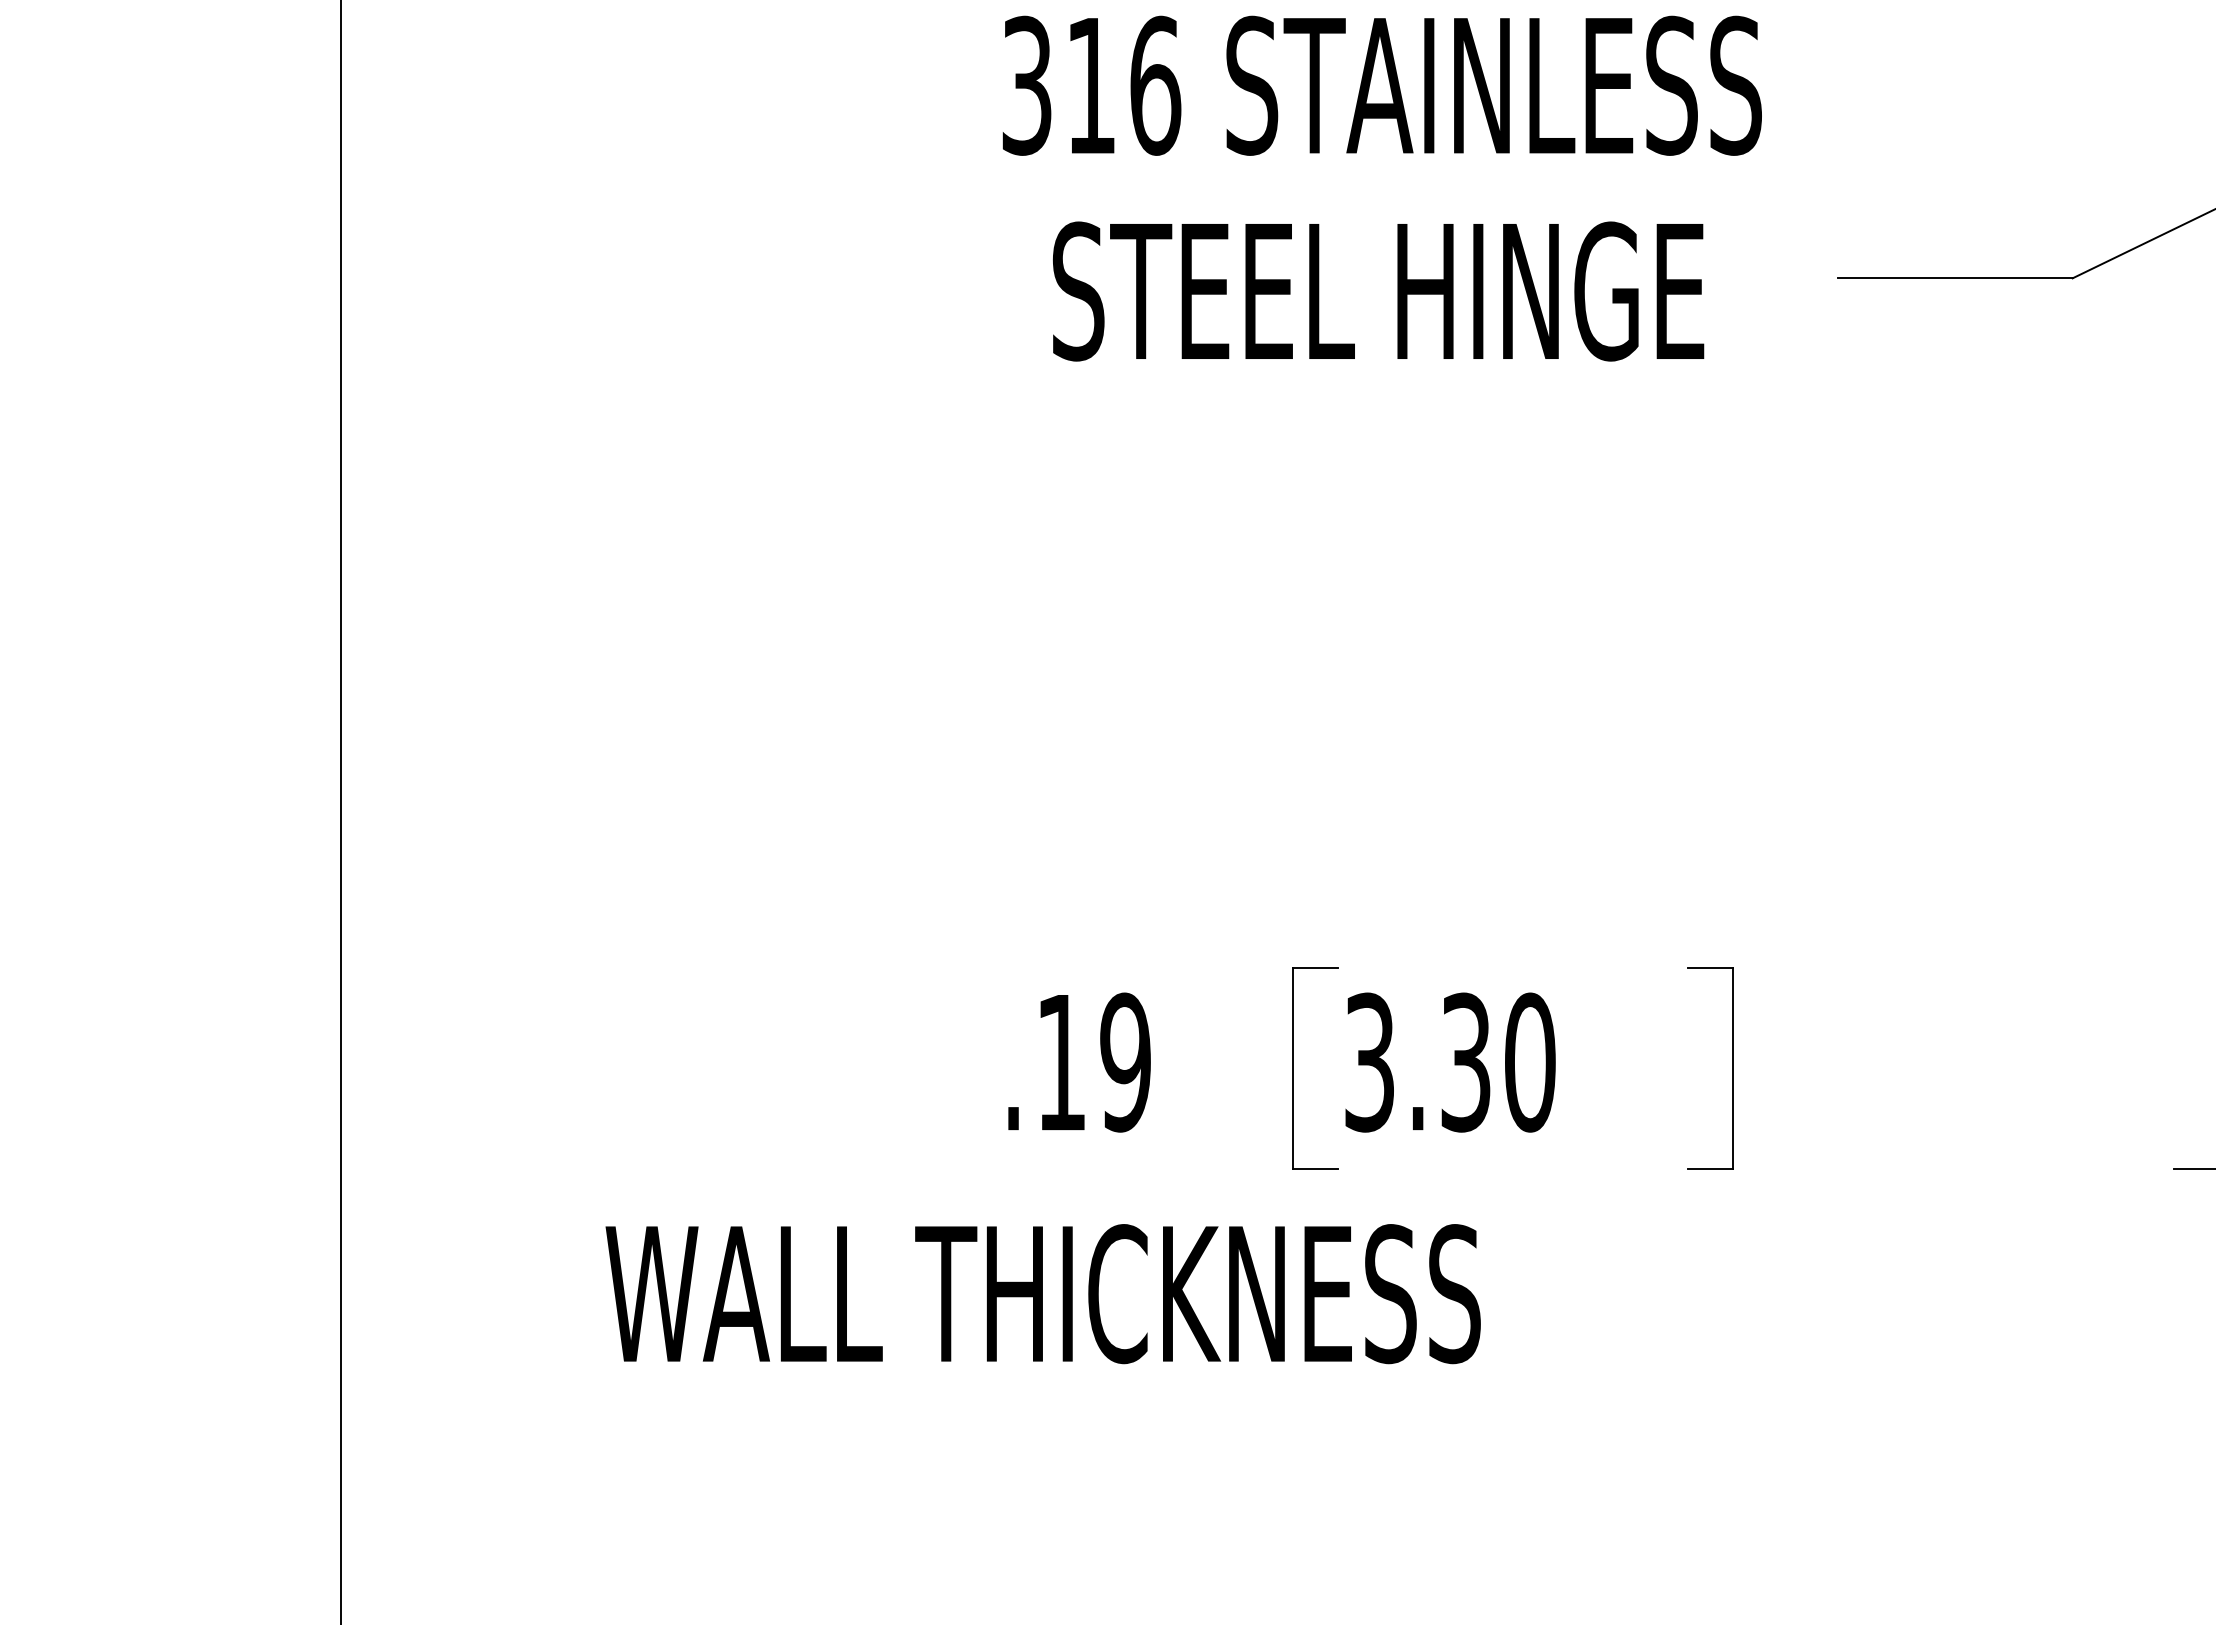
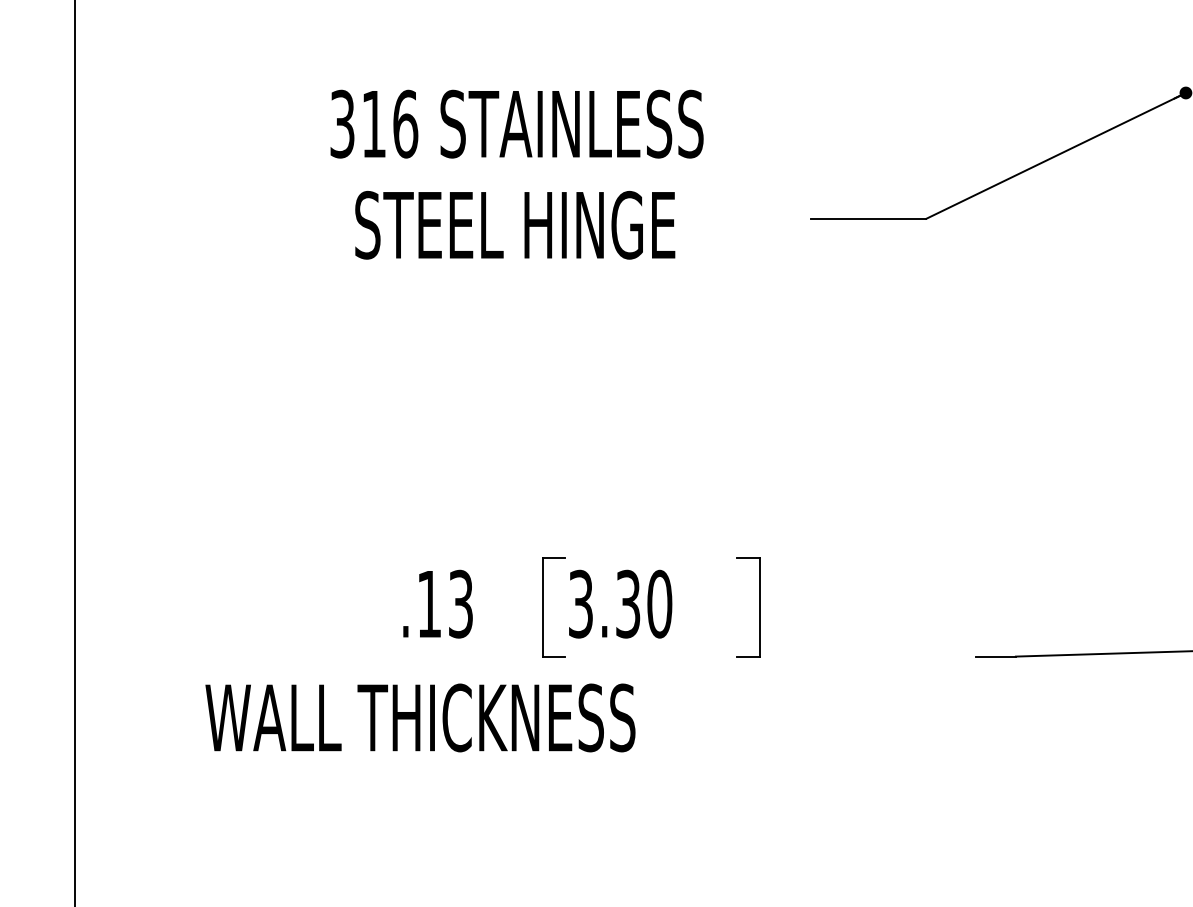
text: (1381, 188) -> (516, 174), moved
text: (1124, 1063) -> (460, 604), .19 -> .13

